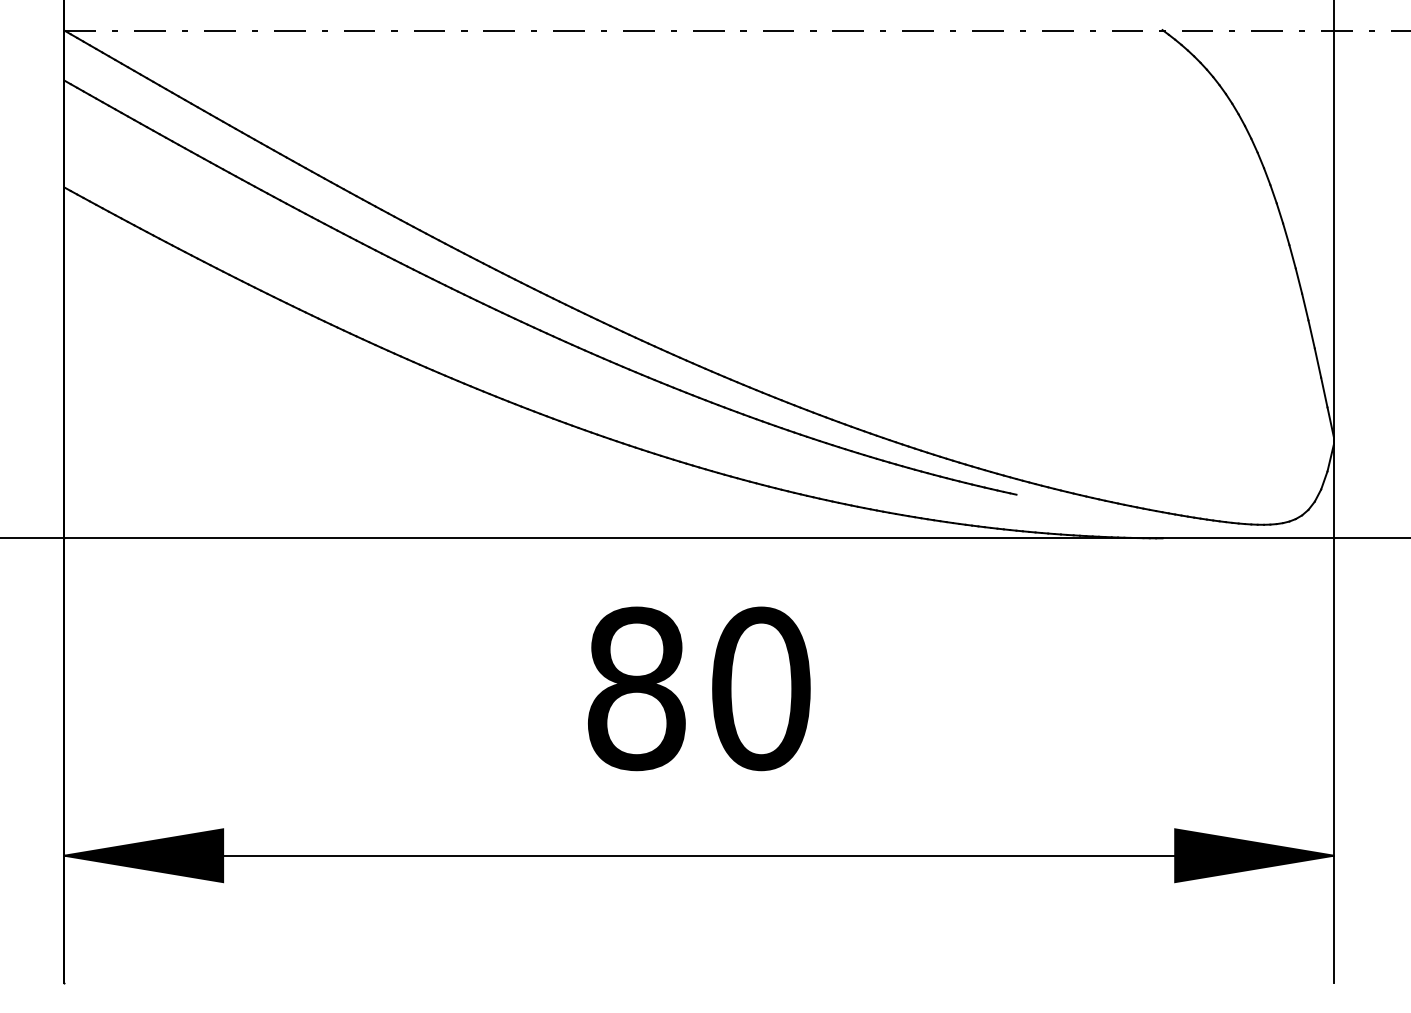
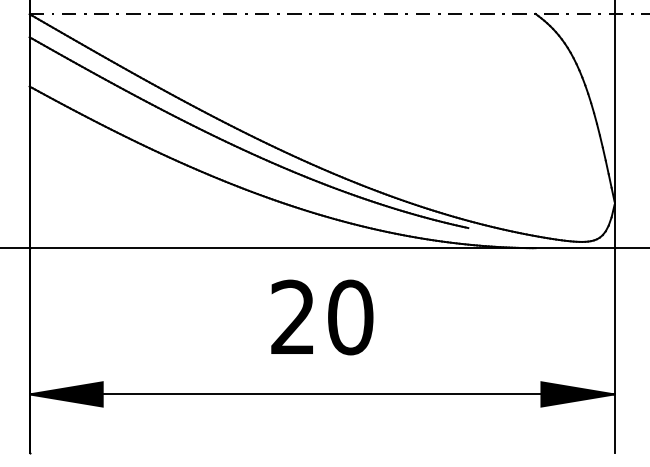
text: (634, 688) -> (292, 317), 80 -> 20

